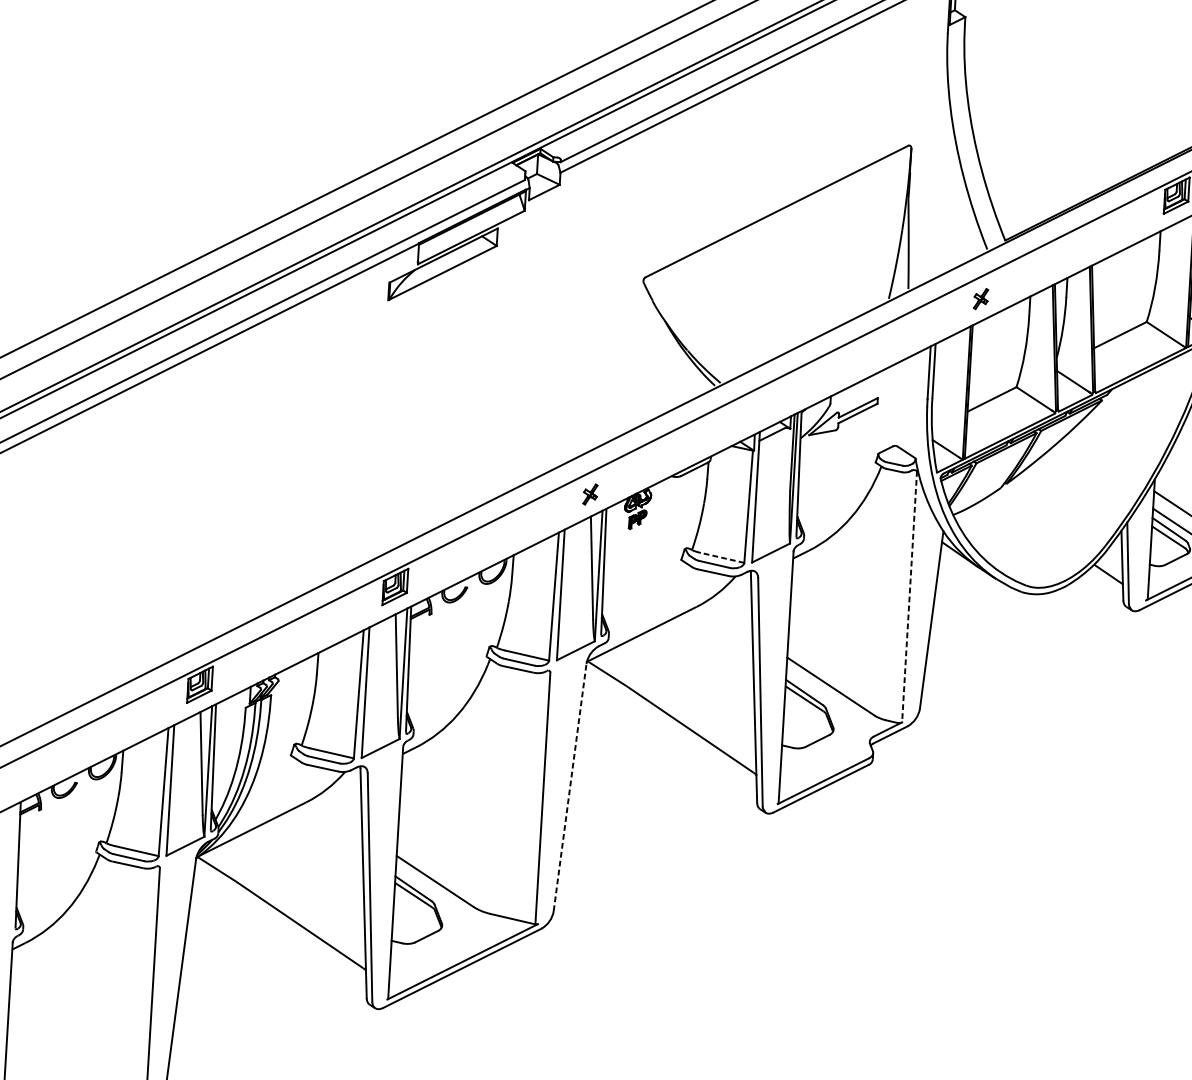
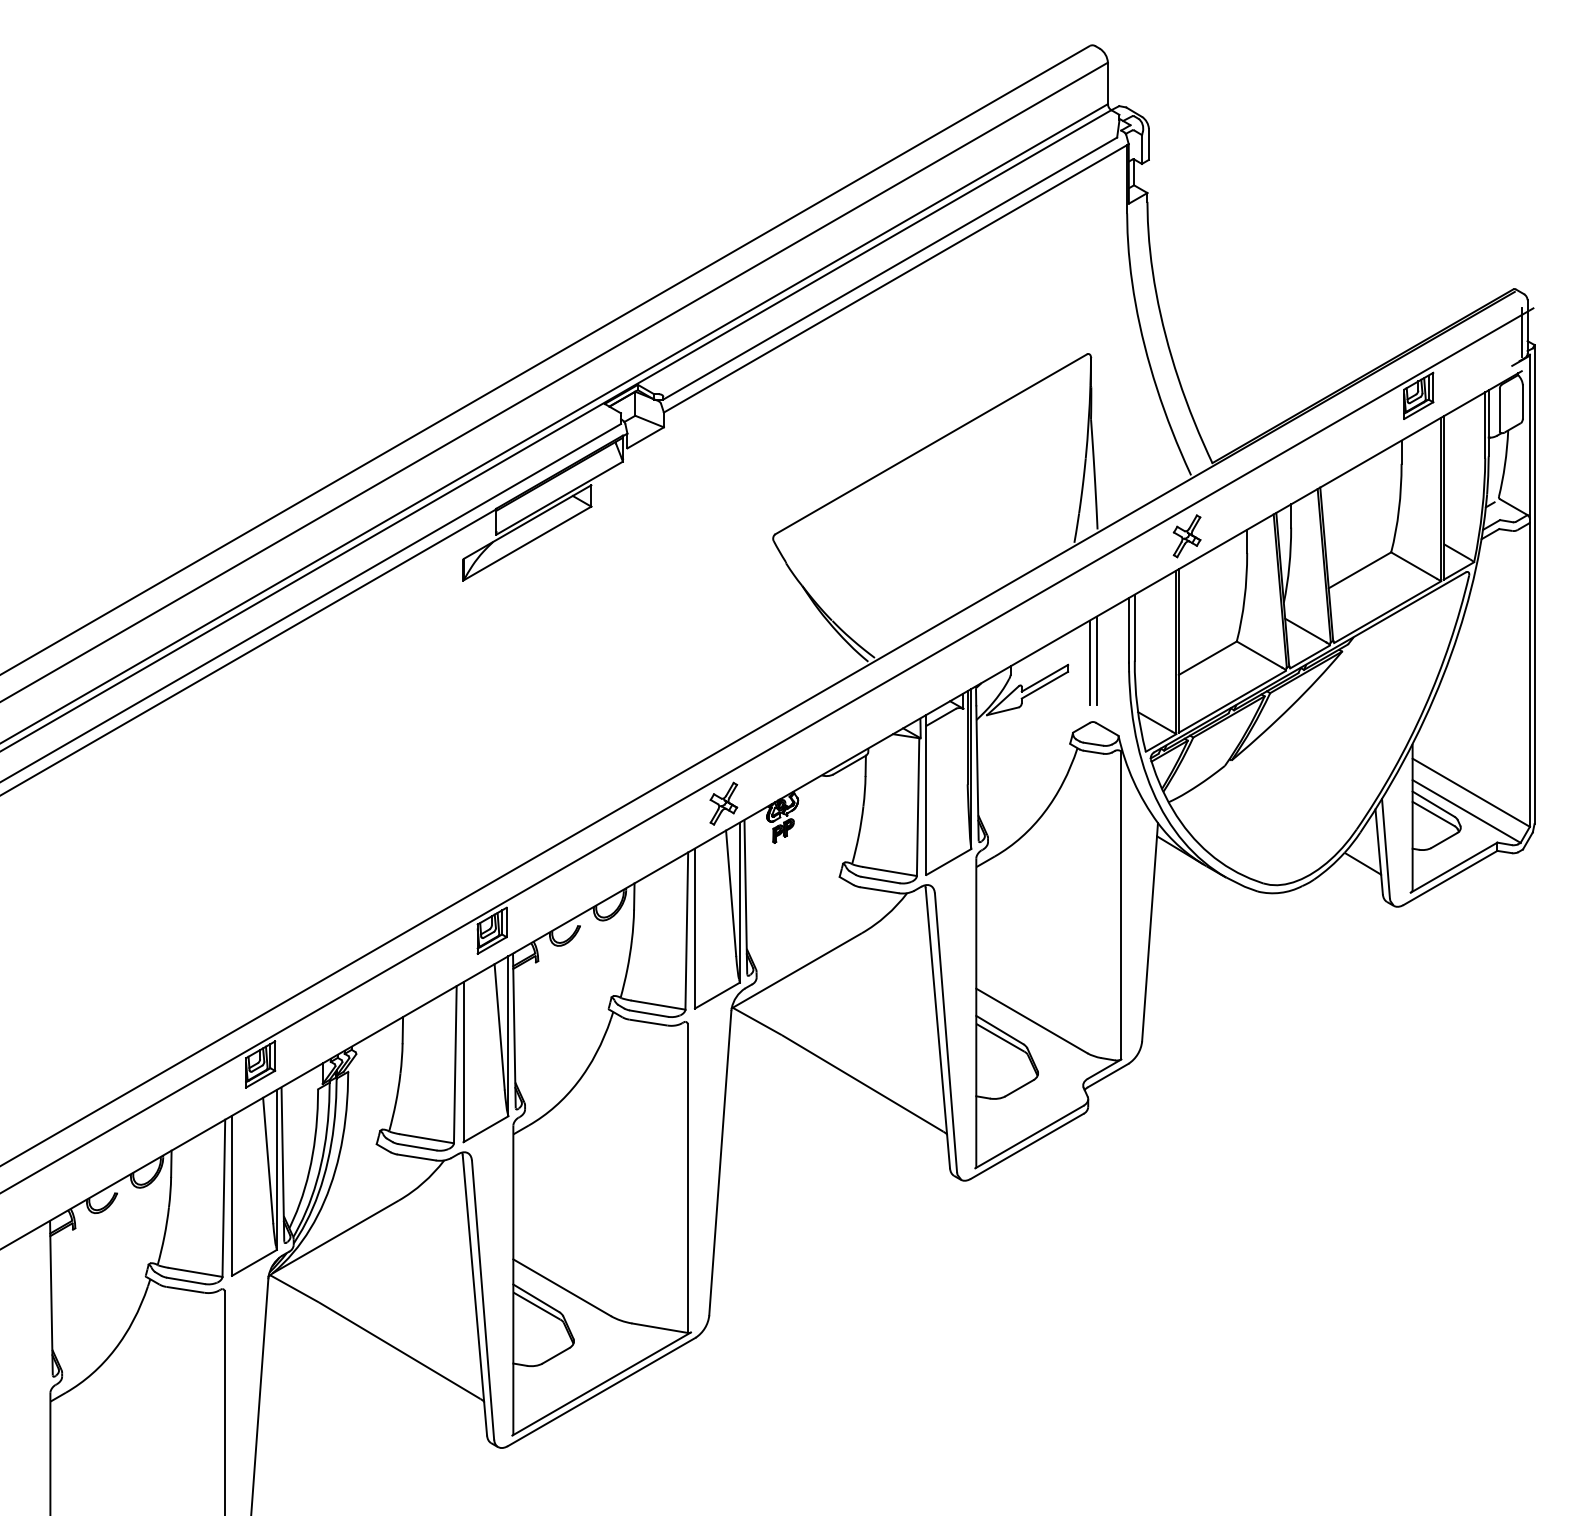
part: (980, 299) -> (1186, 536), size x1.67
line: (901, 395) -> (1096, 660), added
line: (895, 397) -> (1089, 662), added
part: (590, 494) -> (723, 803), size x1.67
line: (722, 557) -> (889, 871), dashed -> solid
line: (909, 596) -> (1121, 905), dashed -> solid
line: (570, 787) -> (720, 1163), dashed -> solid

